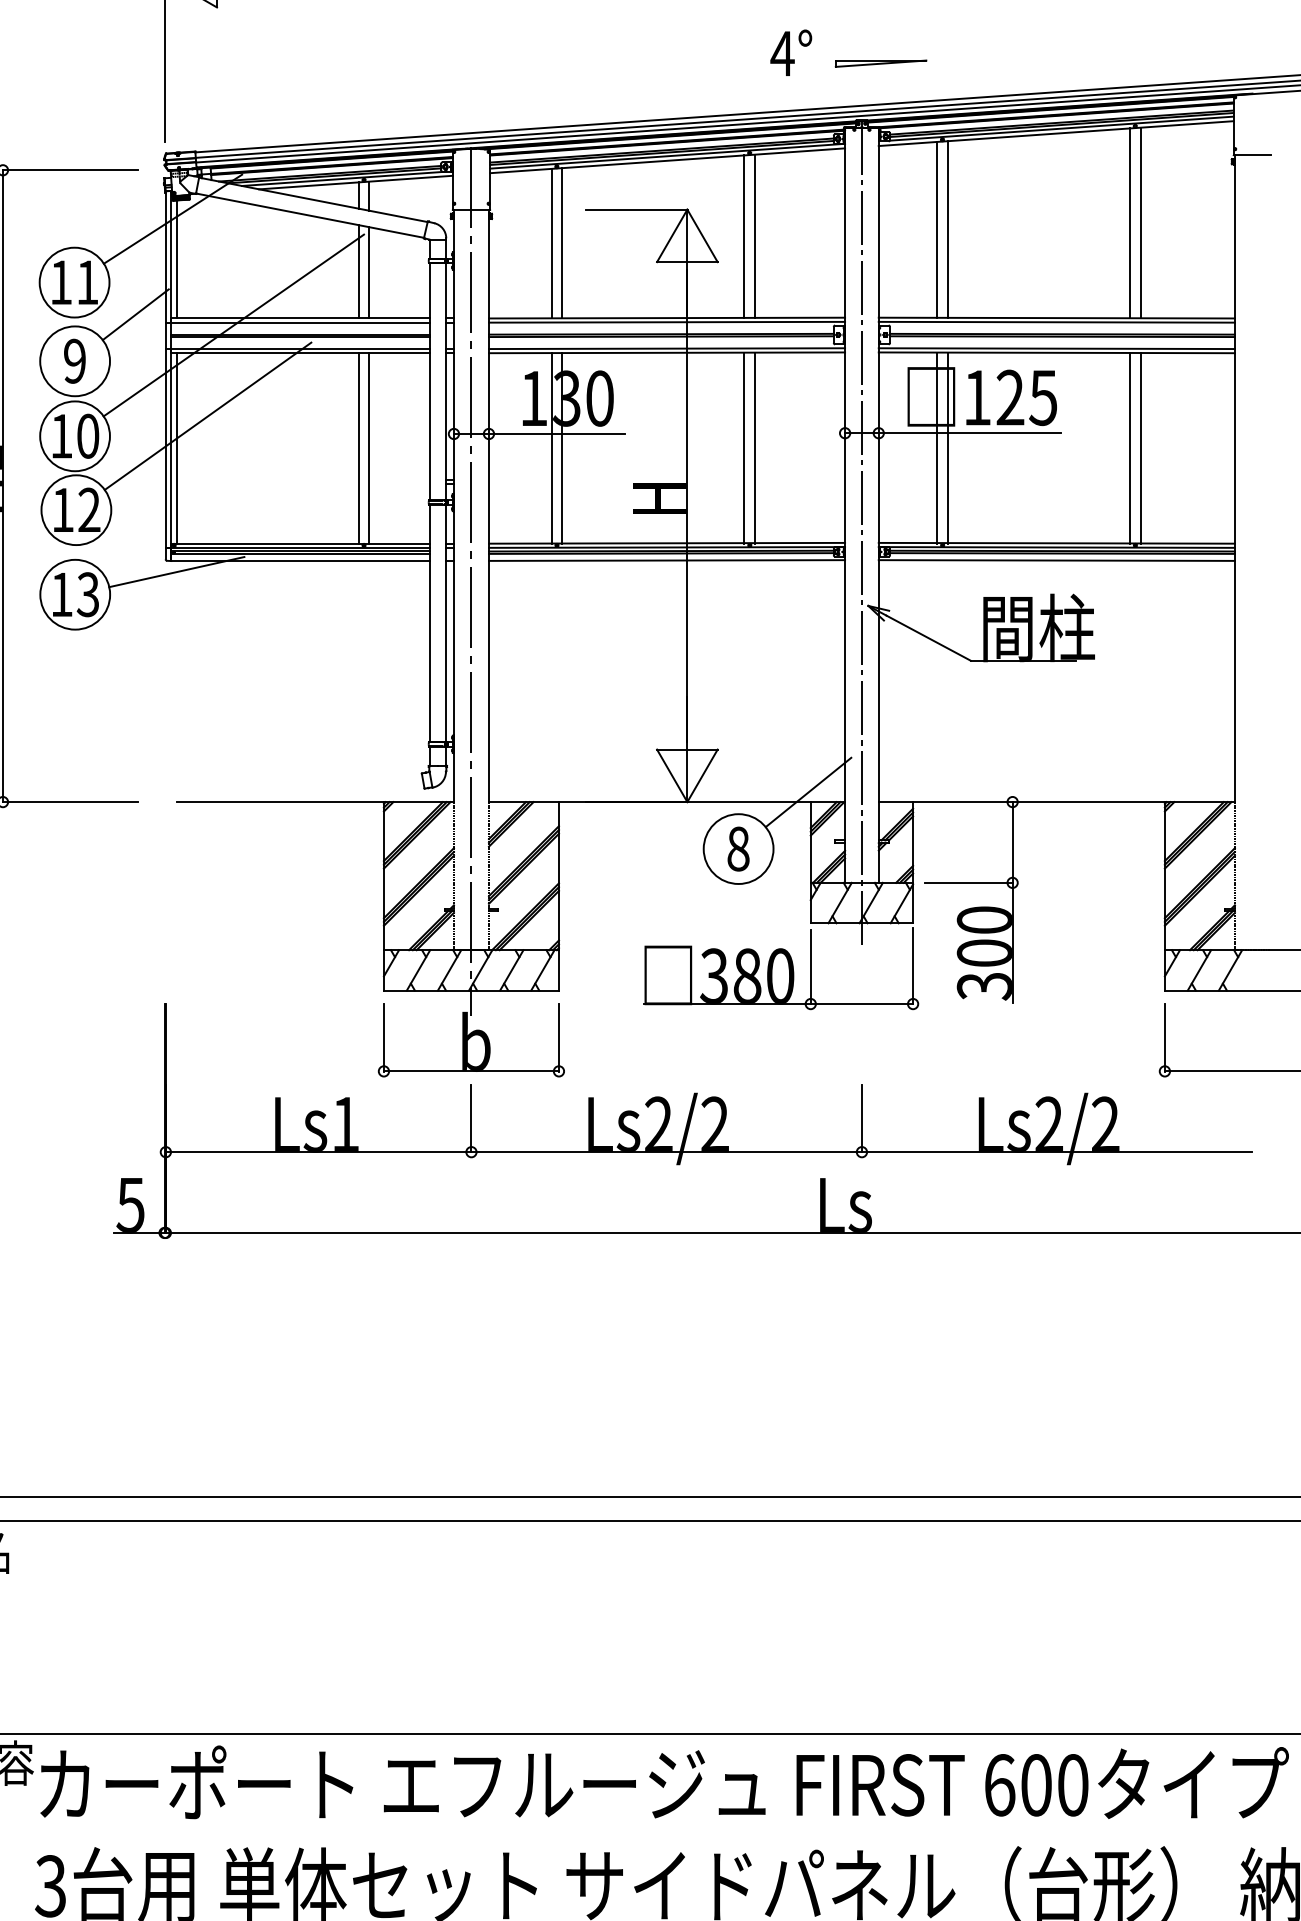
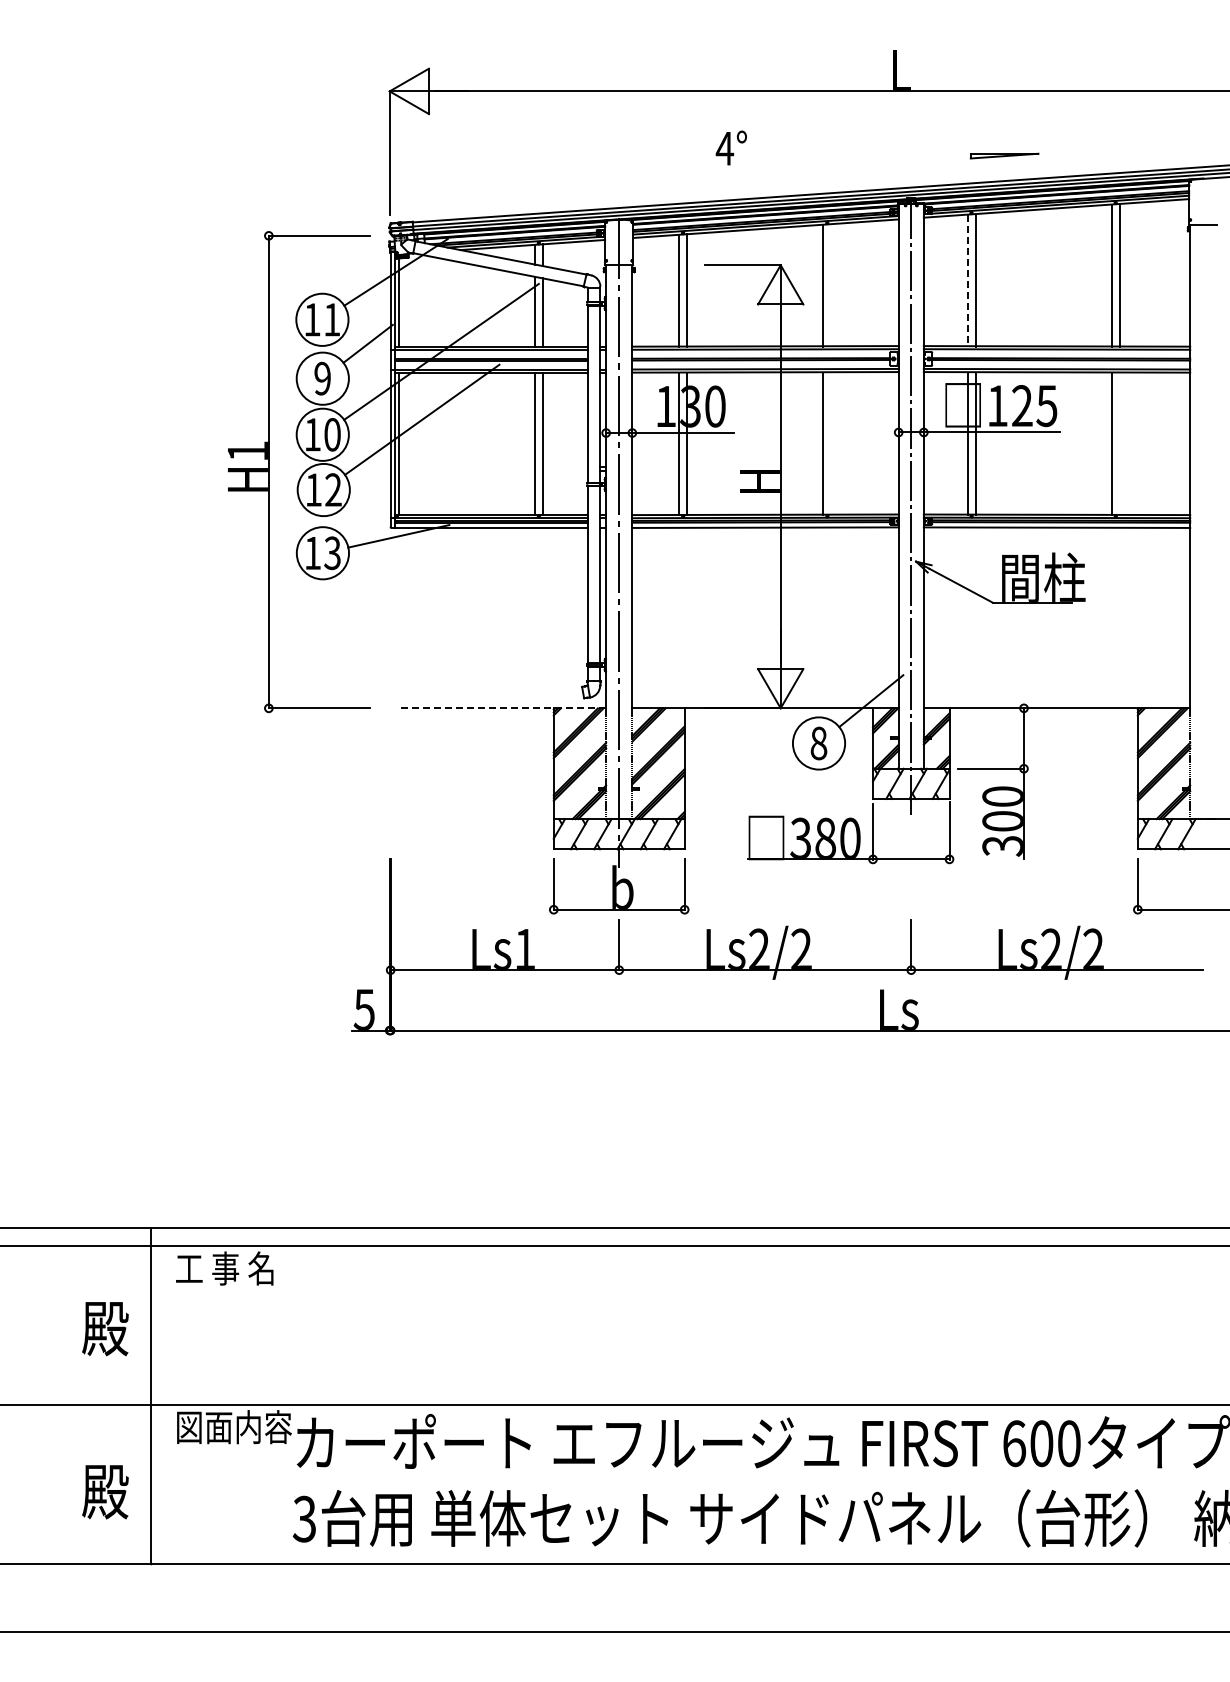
text: (790, 52) -> (730, 147), moved
part: (880, 62) -> (1004, 155), moved
line: (937, 231) -> (967, 281), solid -> dashed
line: (755, 236) -> (831, 285), removed
line: (755, 447) -> (831, 443), removed
line: (1140, 447) -> (1119, 443), removed
line: (315, 802) -> (502, 708), solid -> dashed

